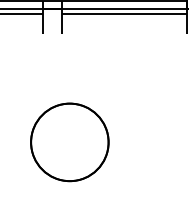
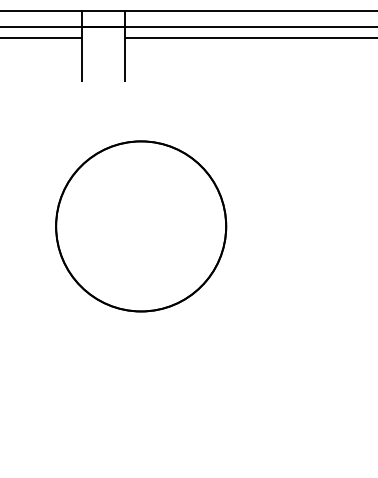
part: (69, 142) -> (140, 226), moved

